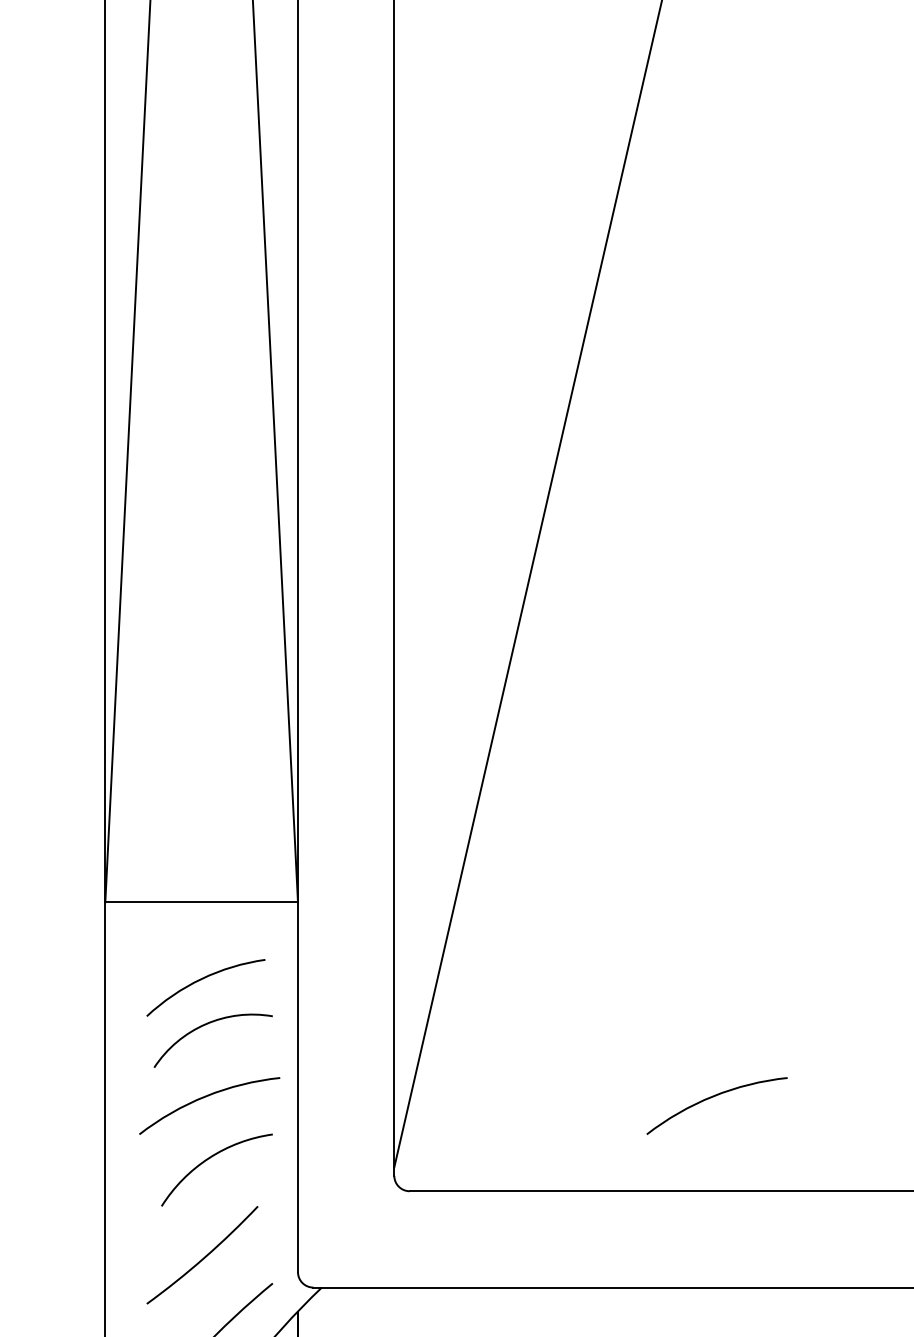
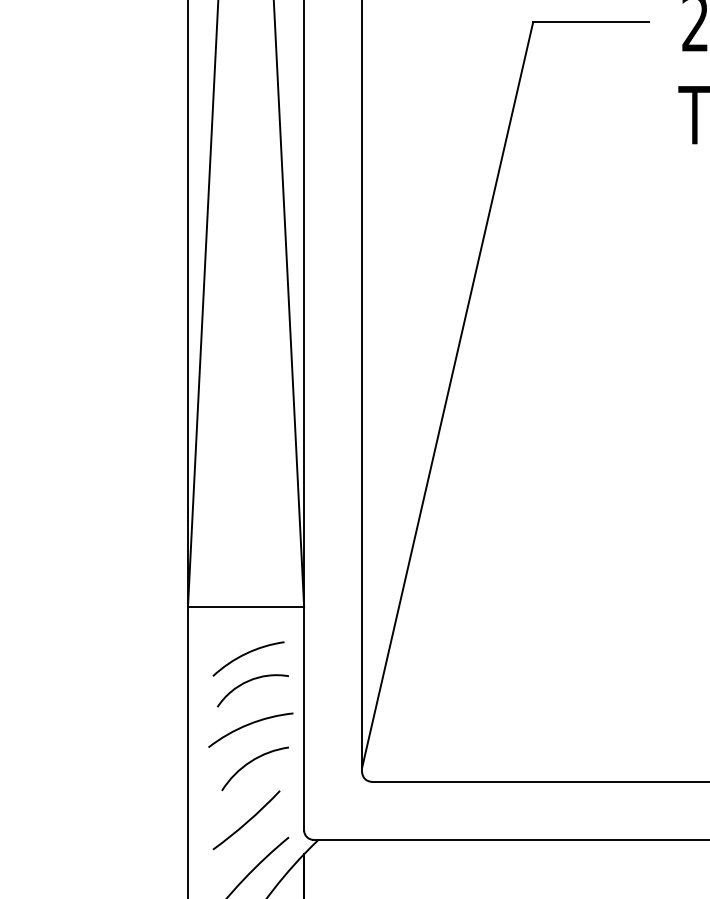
arc: (714, 1098) -> (555, 725), removed

